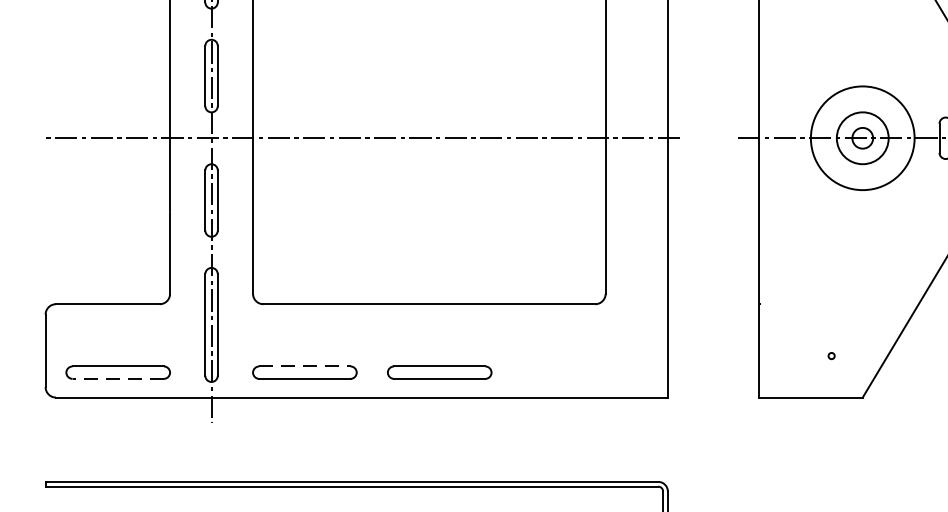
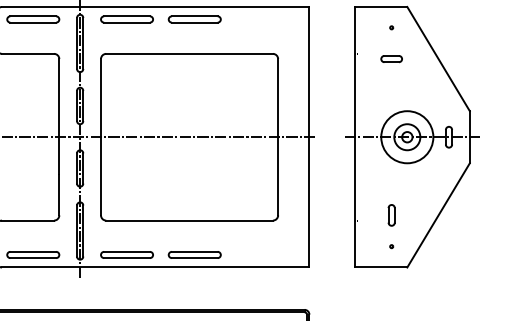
part: (831, 294) -> (391, 215), added
line: (305, 365) -> (127, 251), dashed -> solid
line: (118, 379) -> (33, 258), dashed -> solid

